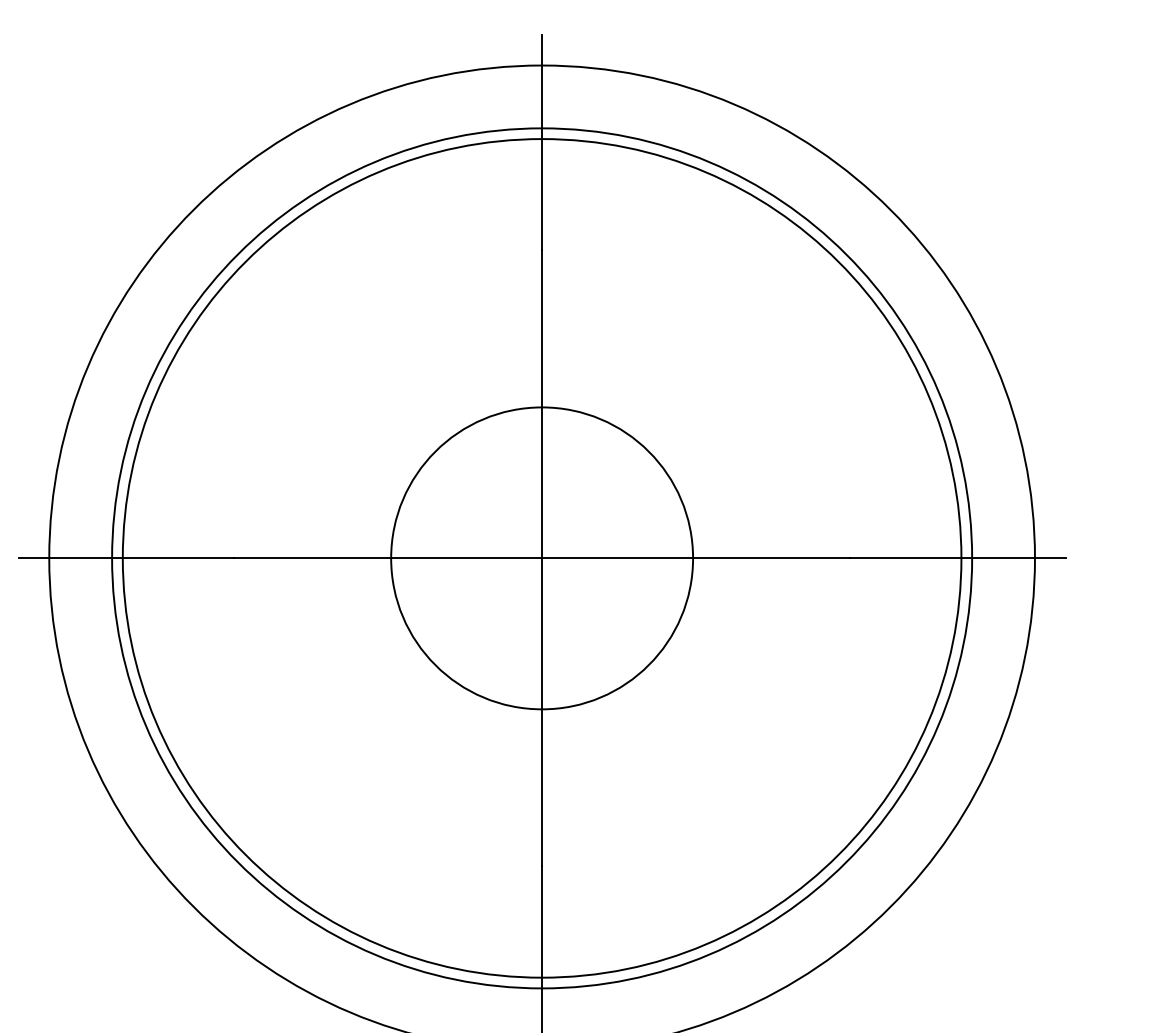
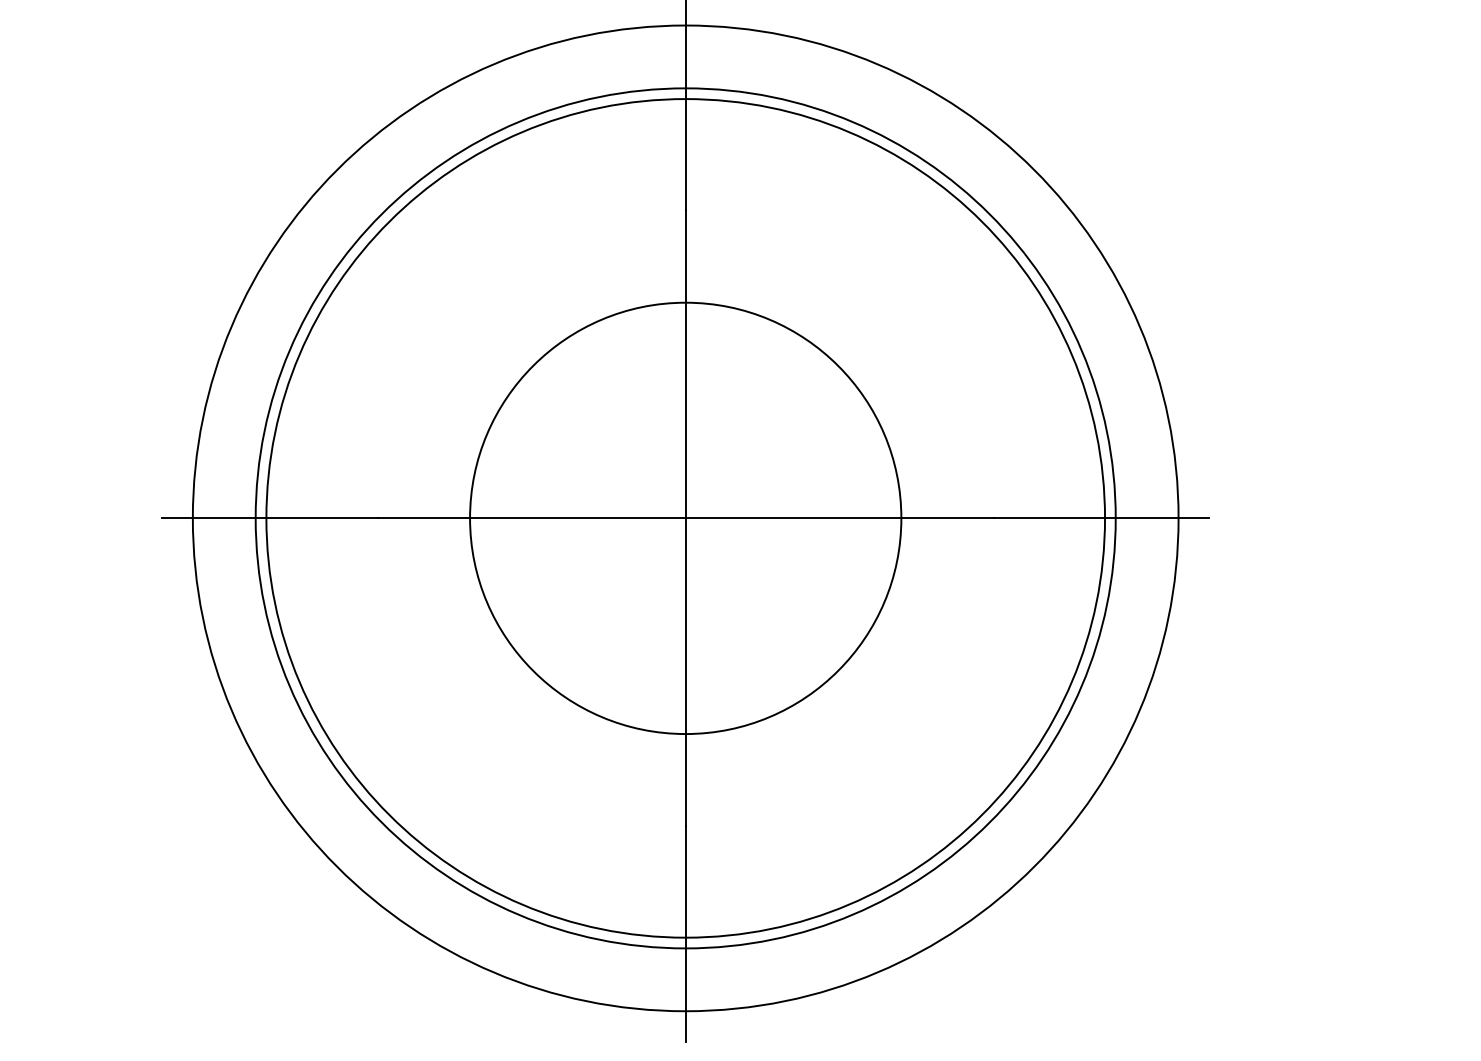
circle: (541, 558) -> (685, 518), size x1.43

